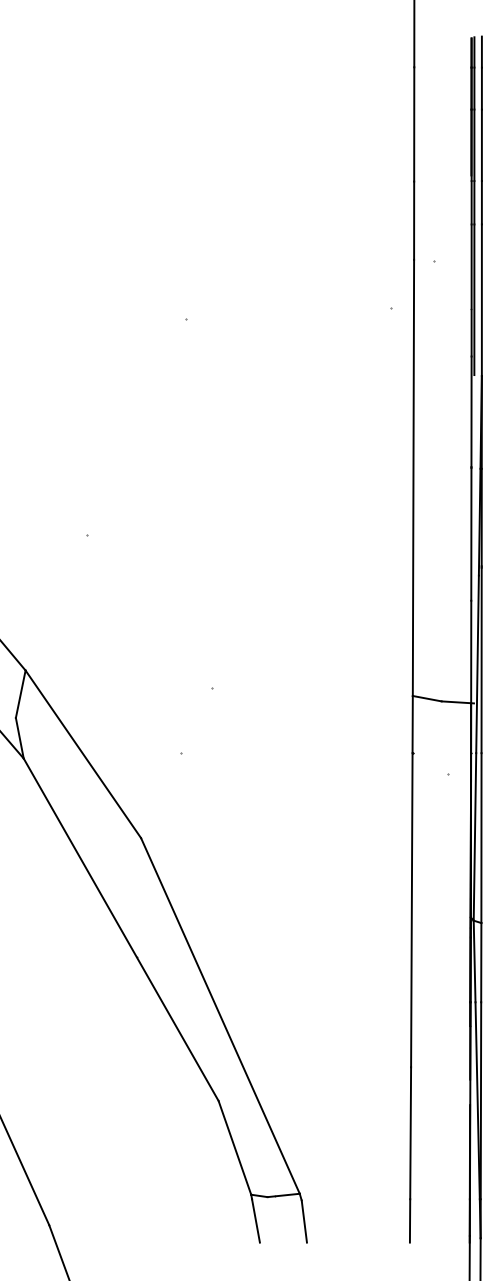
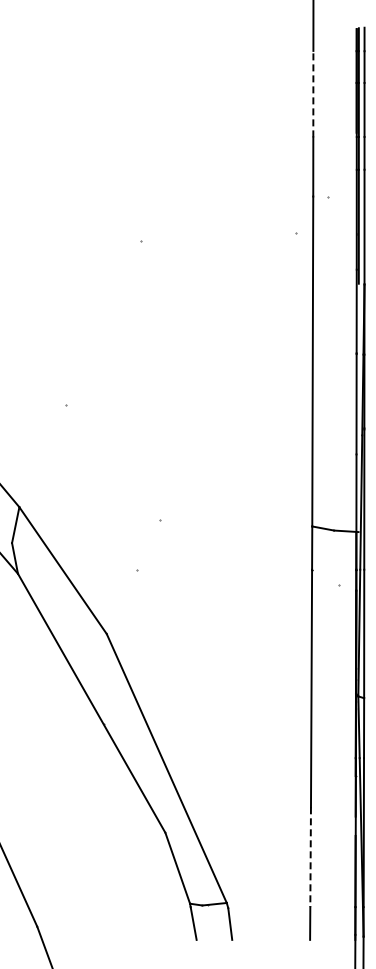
line: (414, 123) -> (313, 93), solid -> dashed
line: (410, 1133) -> (310, 857), solid -> dashed

